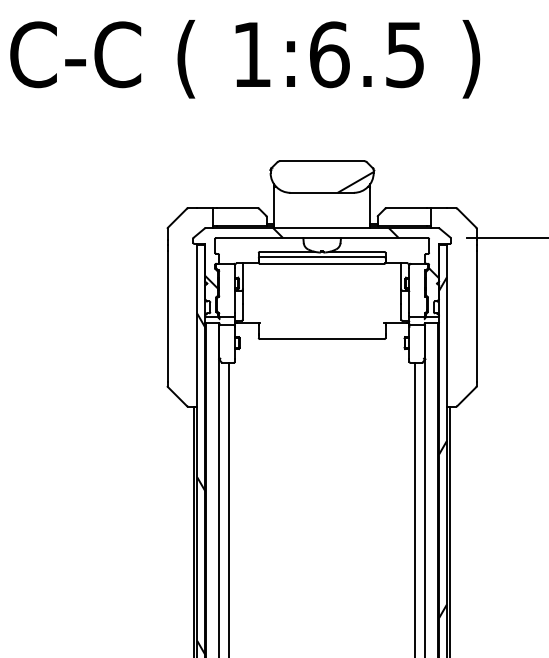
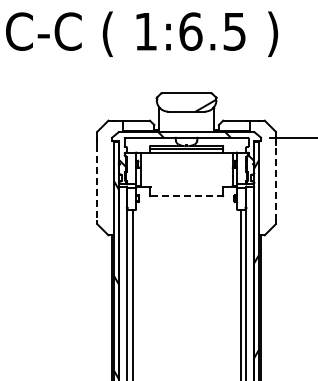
line: (168, 316) -> (97, 183), solid -> dashed
line: (477, 316) -> (276, 183), solid -> dashed
line: (323, 339) -> (187, 196), solid -> dashed

